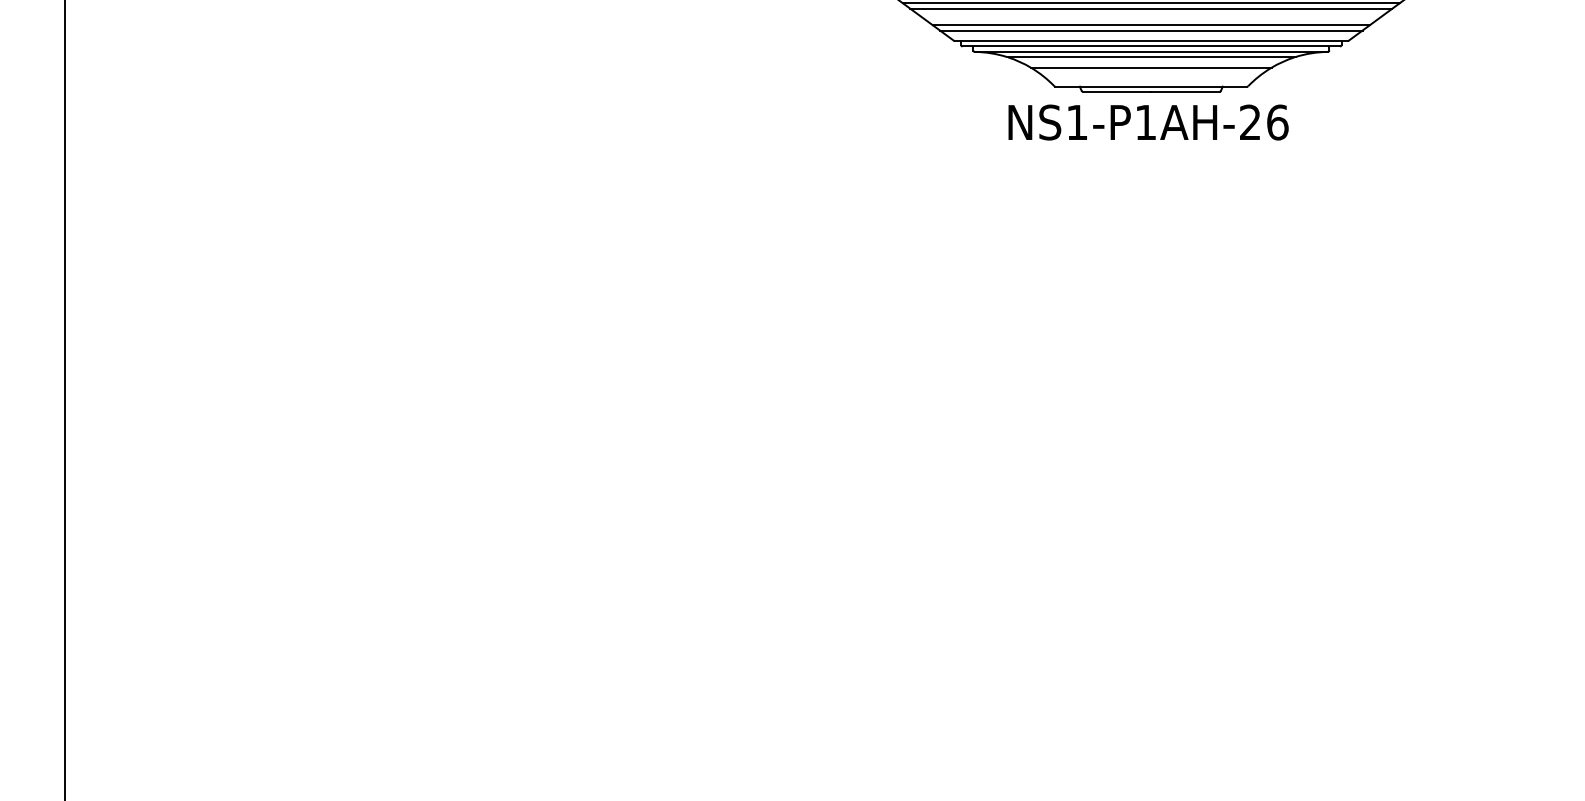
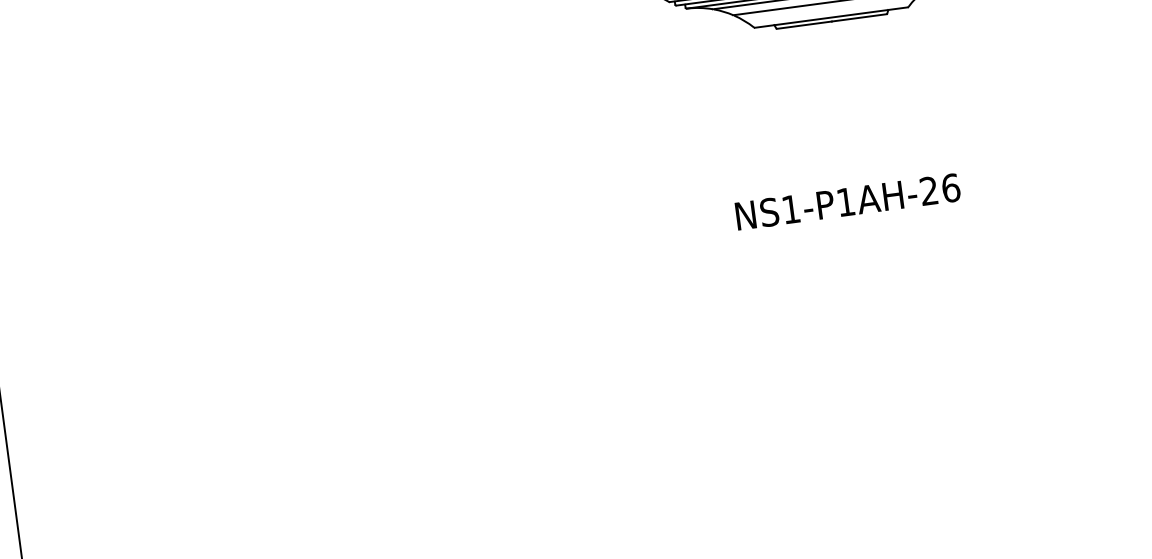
text: (1148, 122) -> (847, 201), moved

